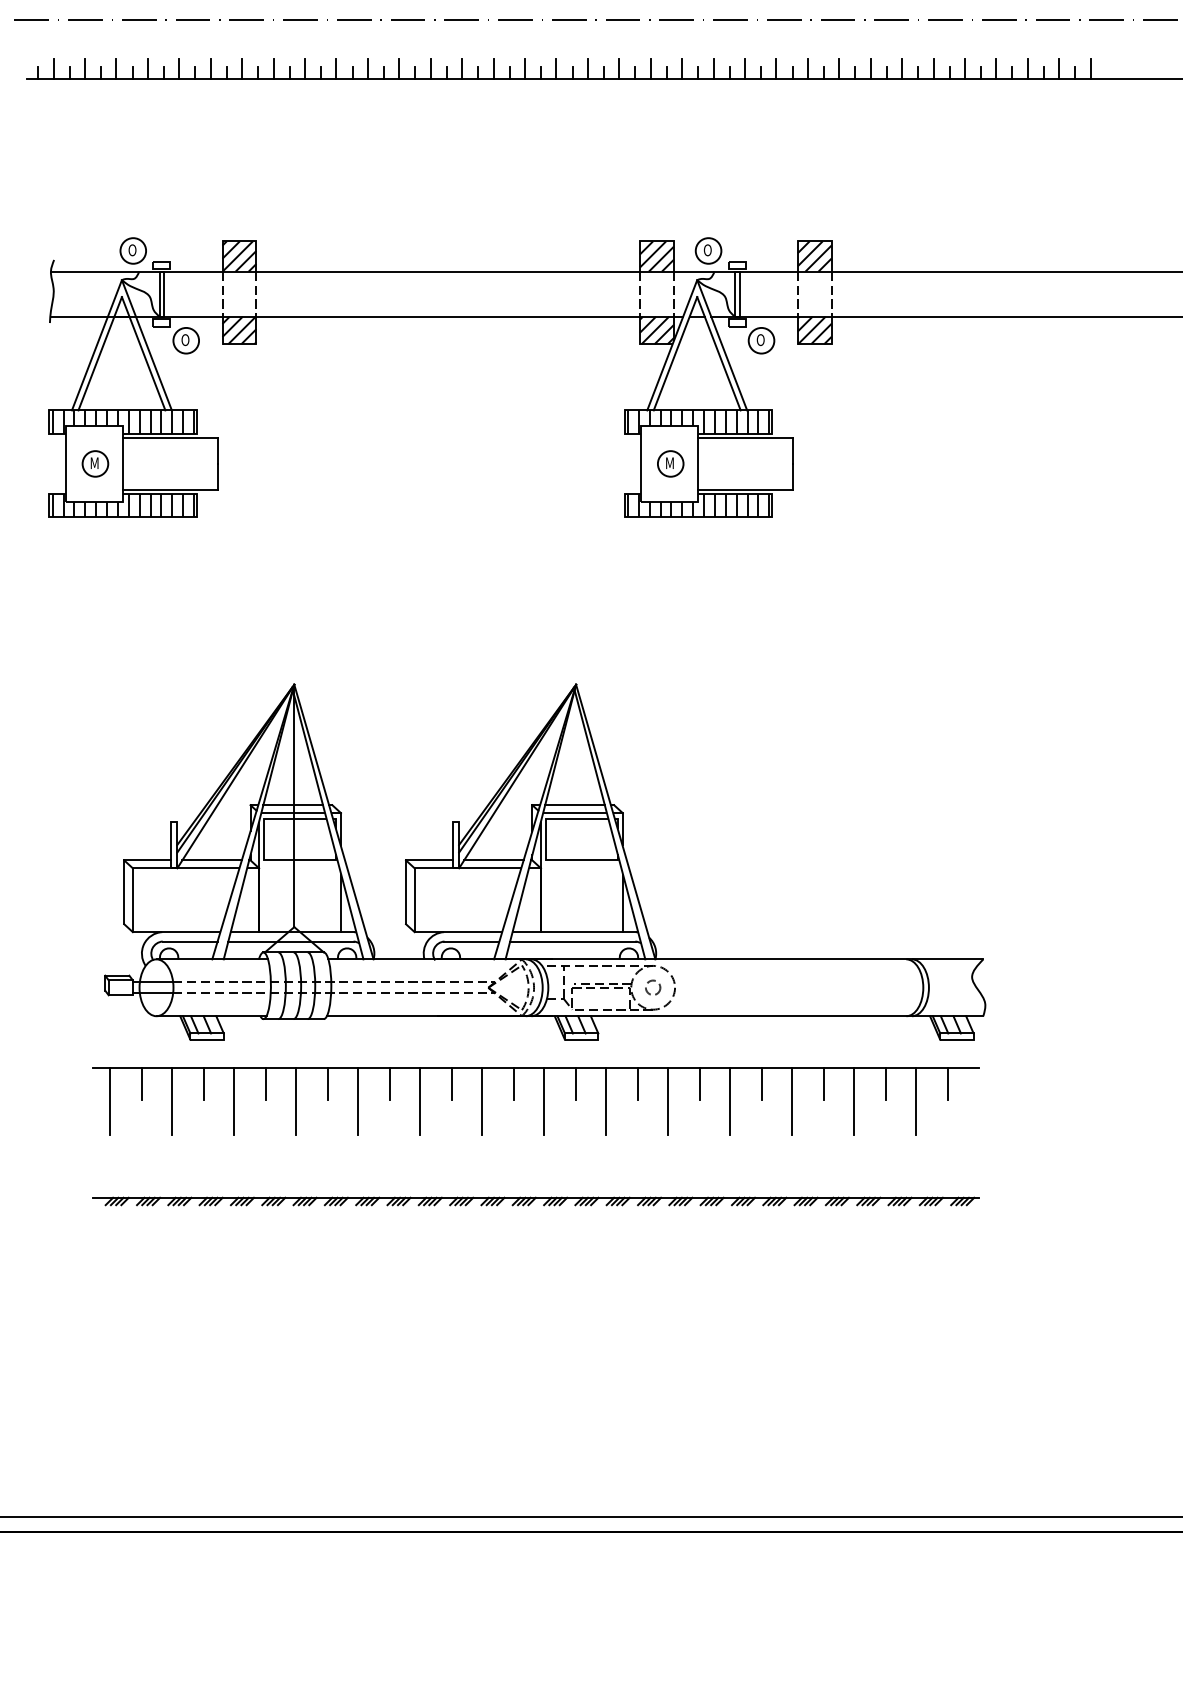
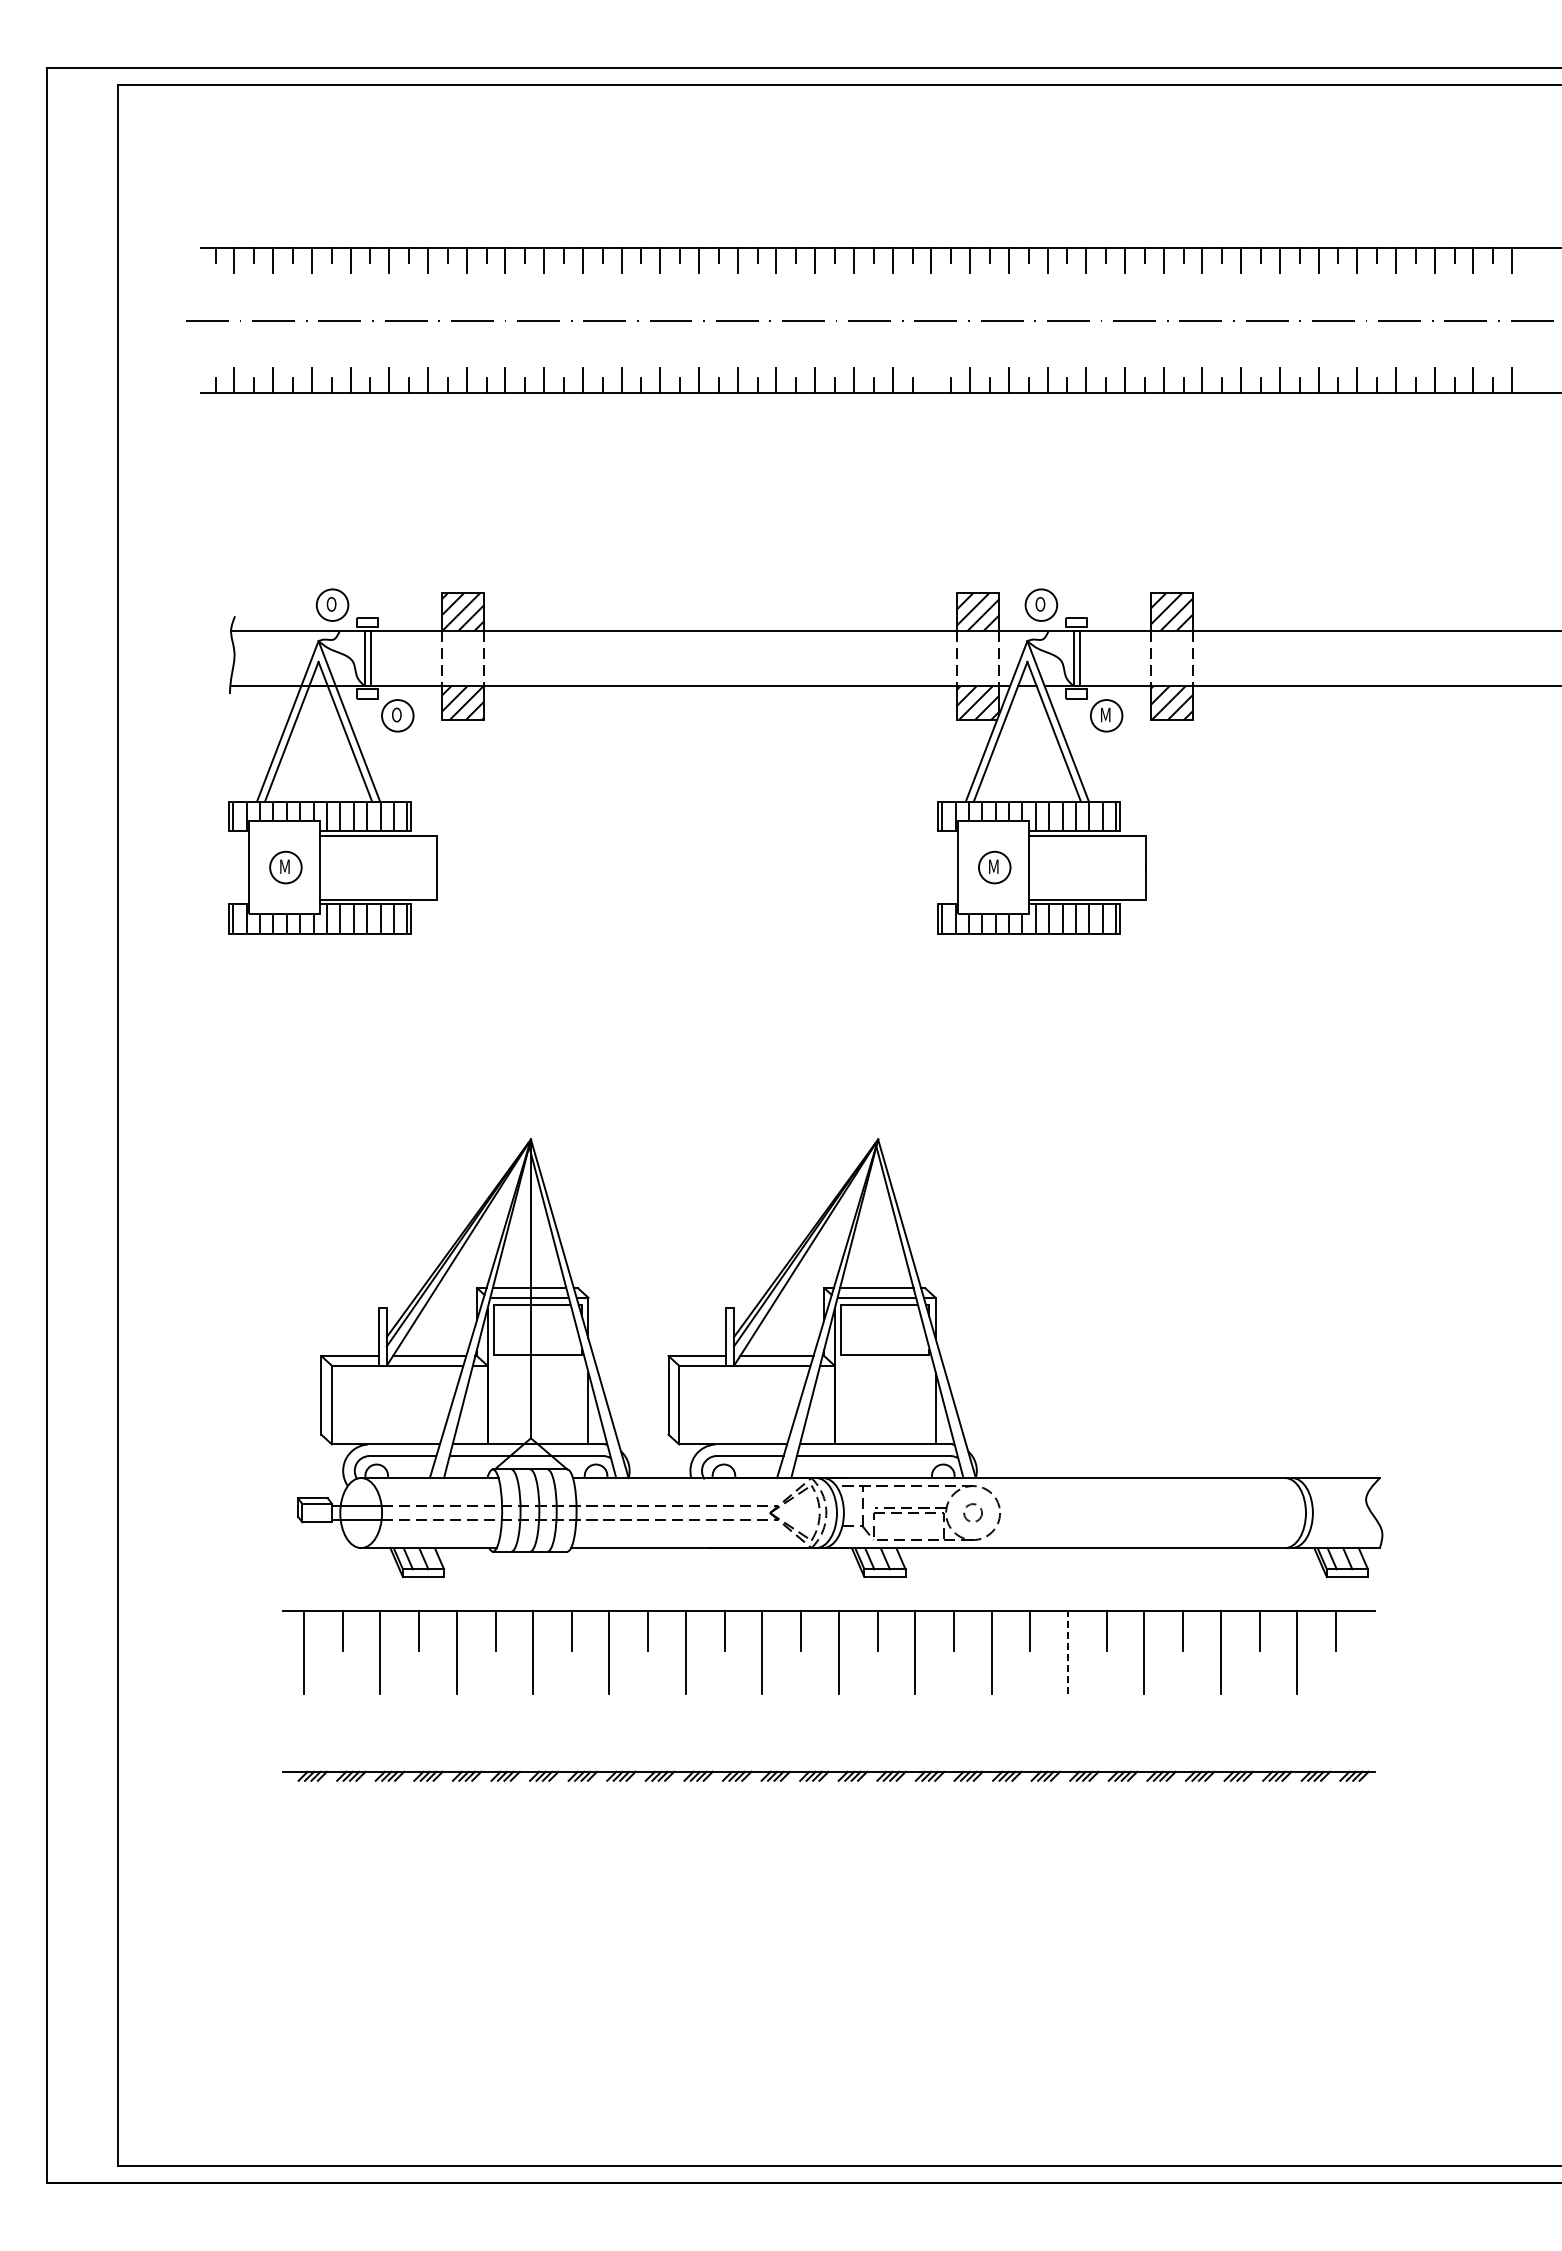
line: (619, 68) -> (931, 380), removed
text: (760, 339) -> (1105, 714), О -> М
line: (729, 1100) -> (1067, 1652), solid -> dashed

